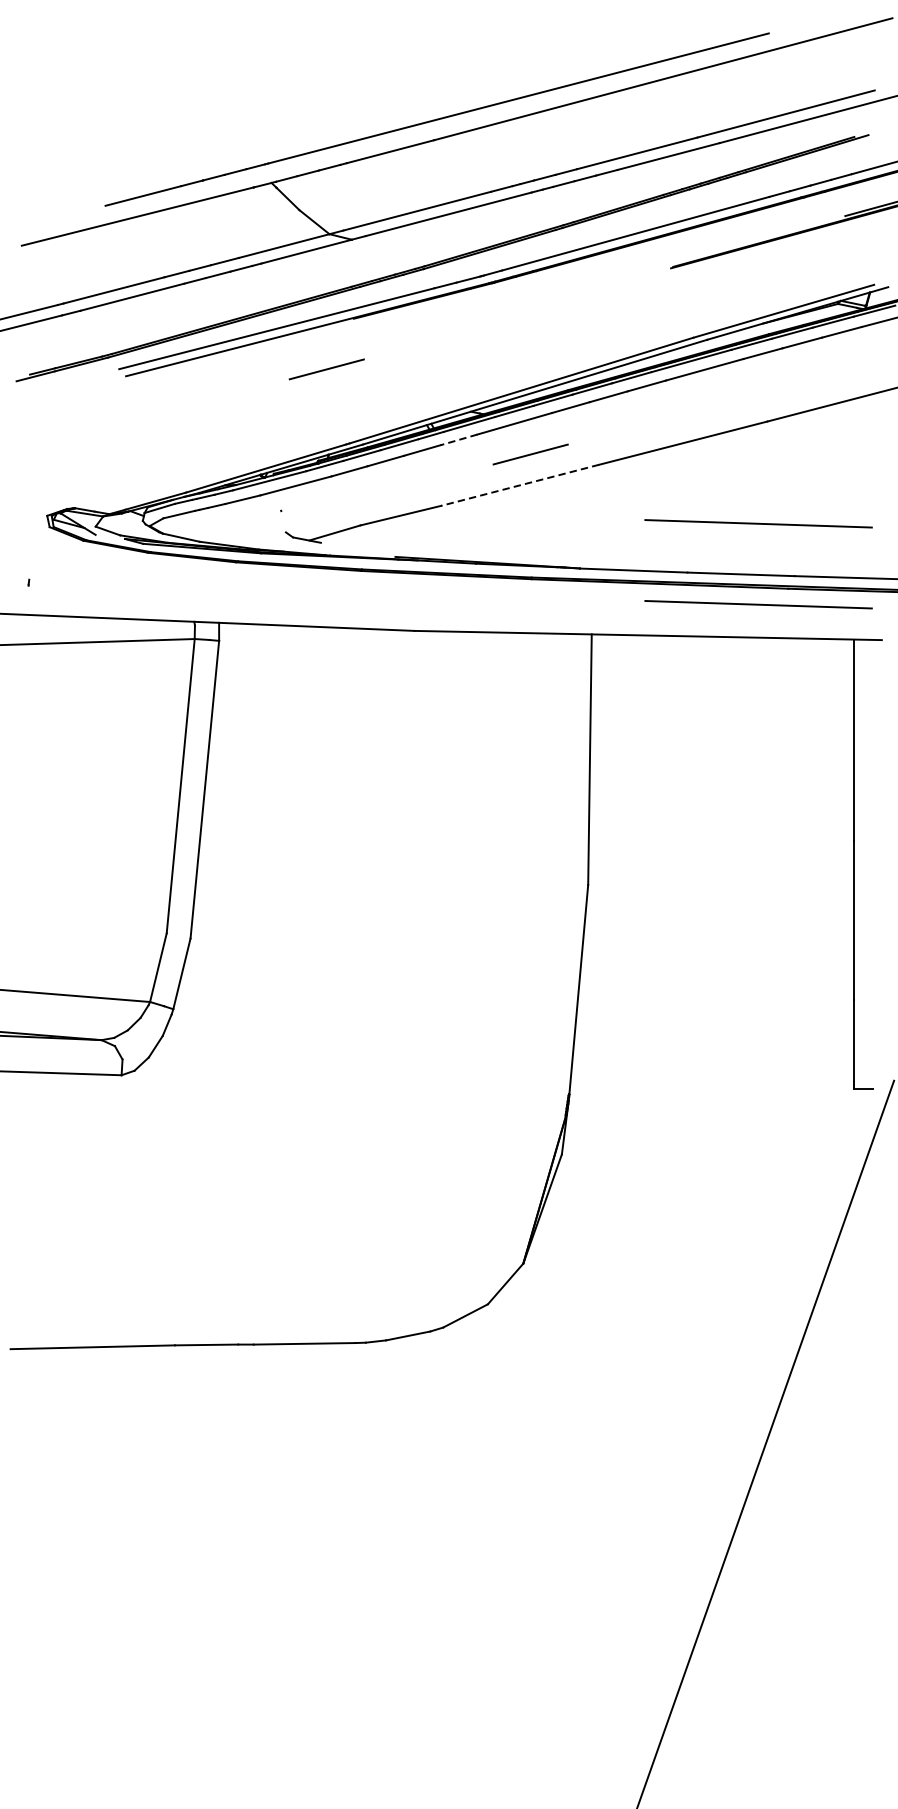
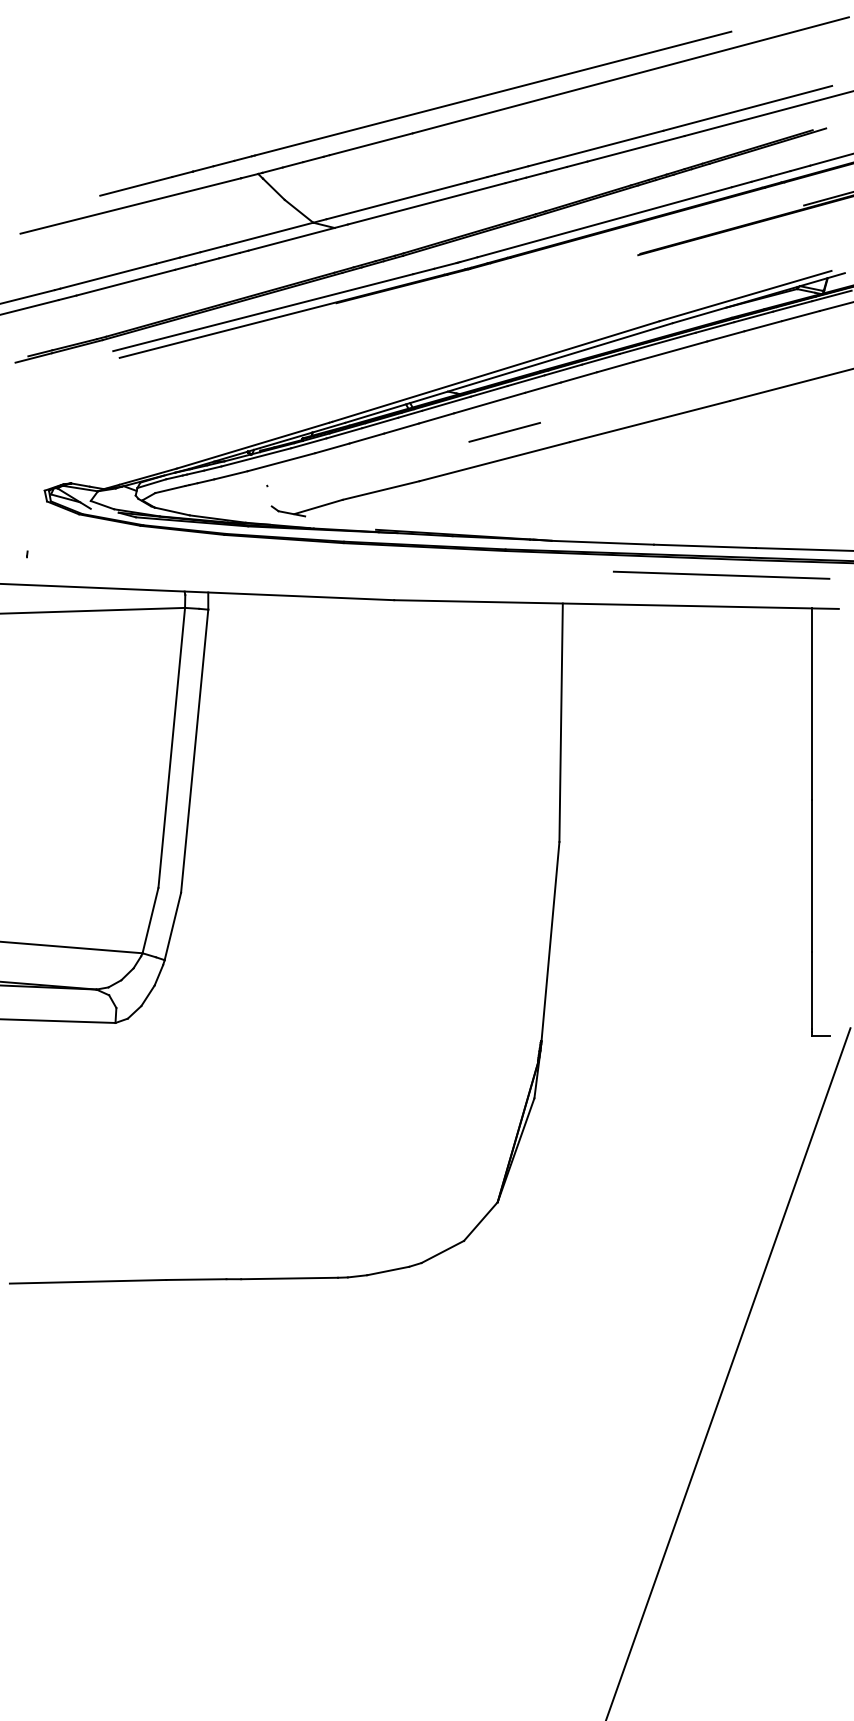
line: (326, 369) -> (310, 351), removed
line: (458, 439) -> (436, 418), dashed -> solid
line: (519, 485) -> (494, 461), dashed -> solid
line: (758, 522) -> (721, 497), removed

